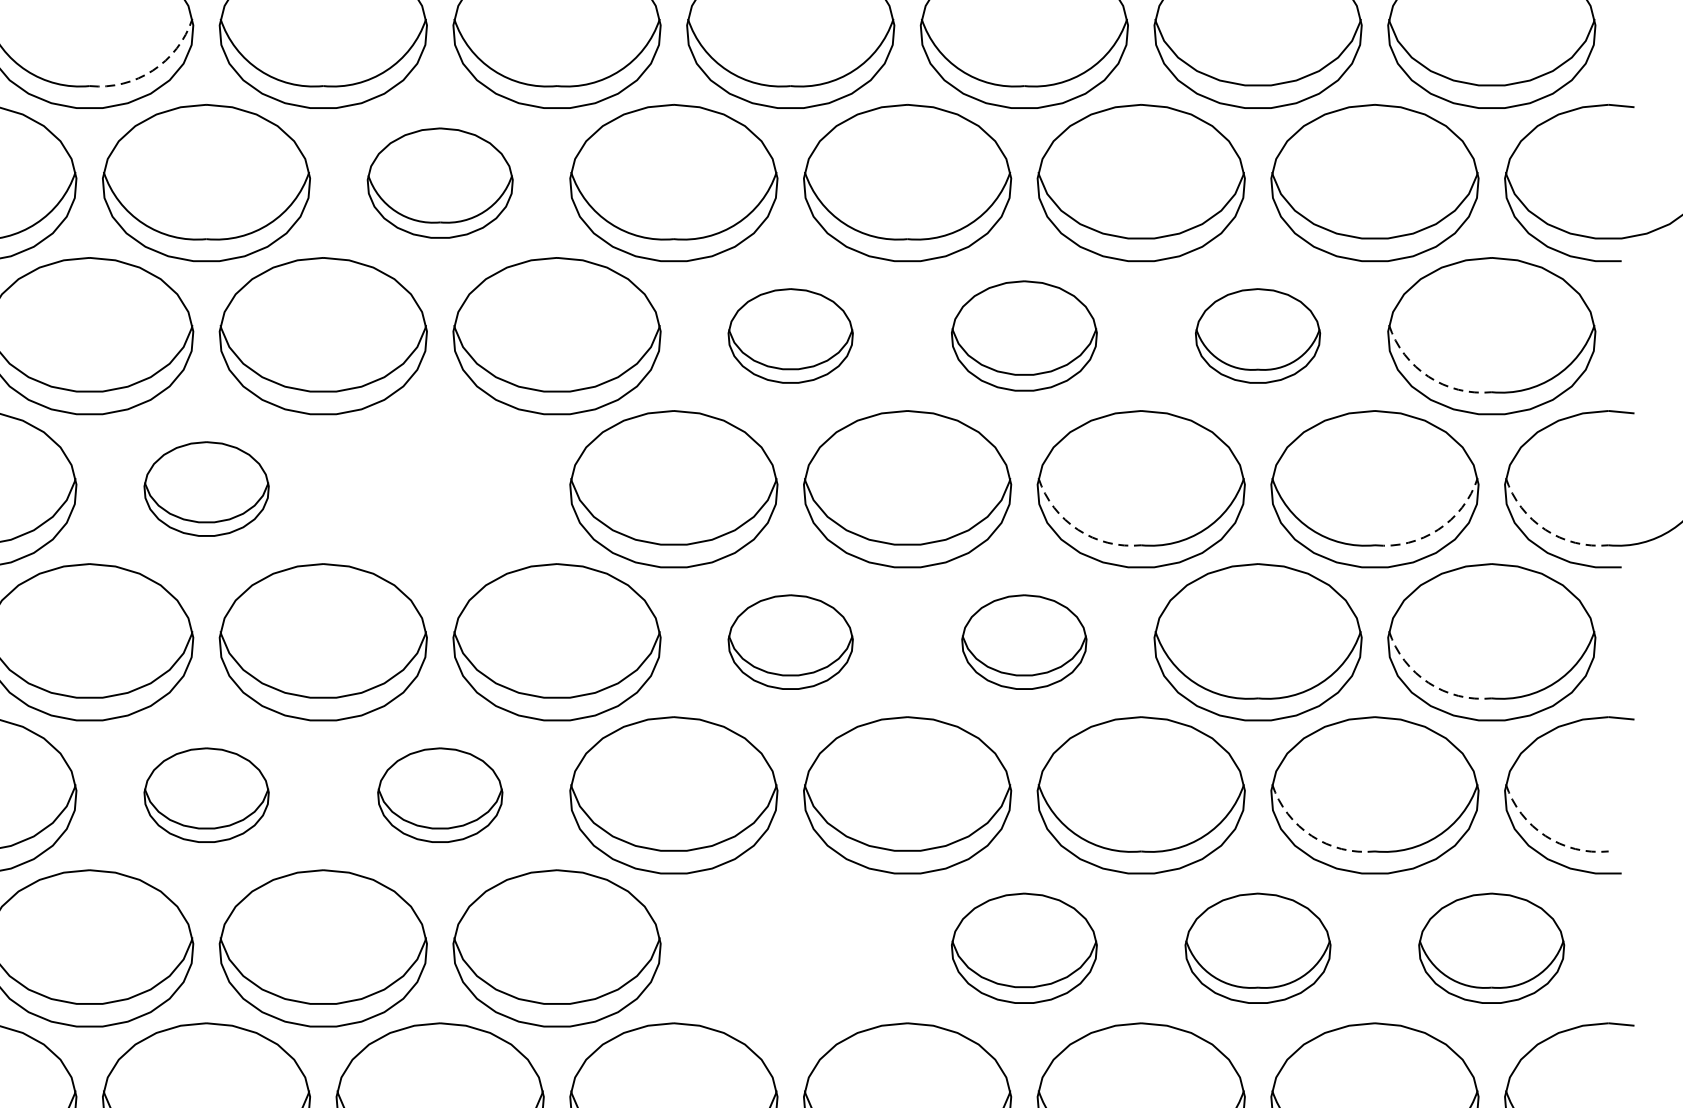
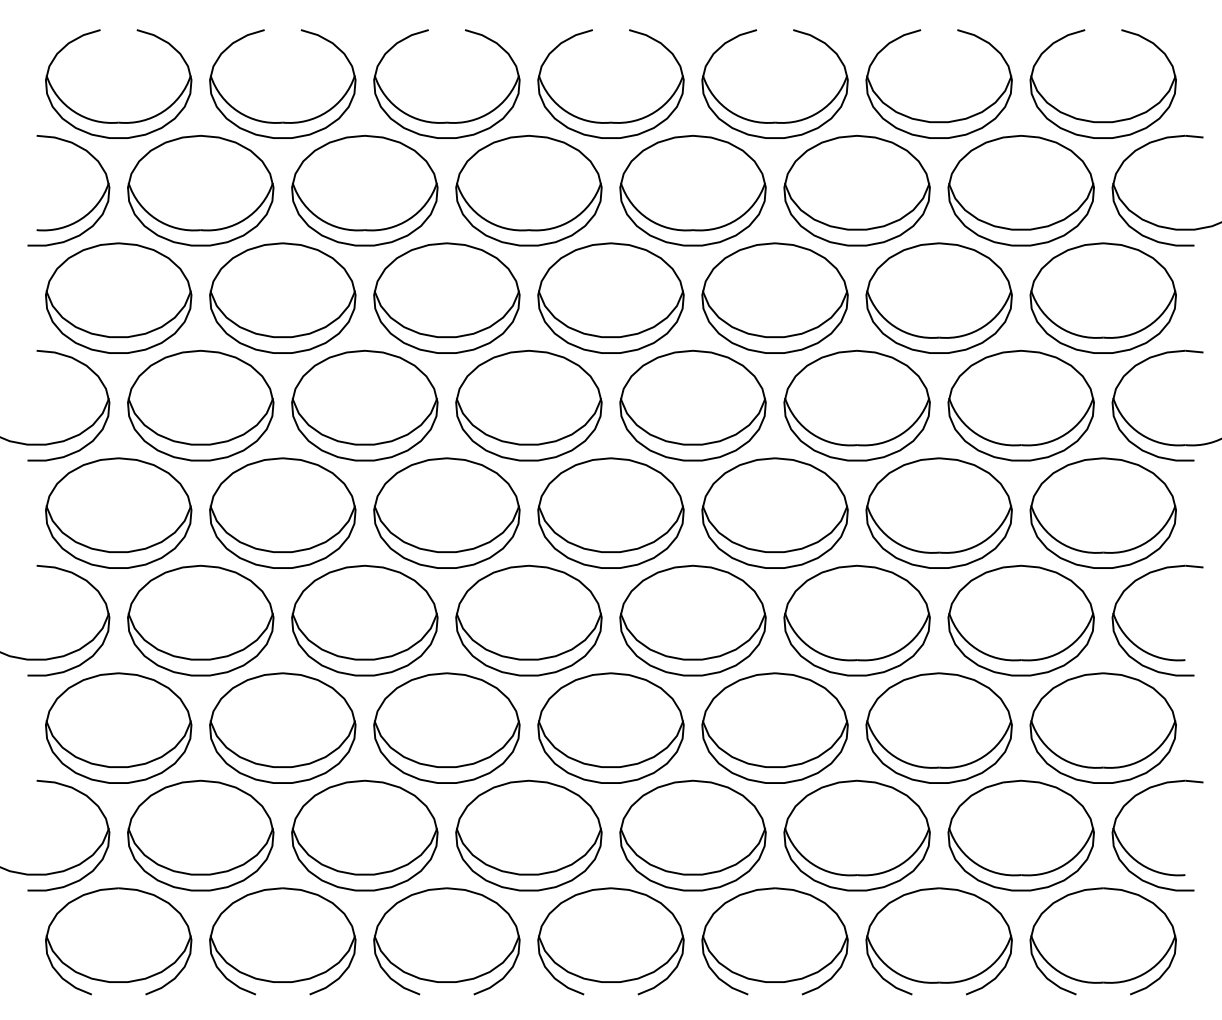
arc: (153, 70) -> (163, 111), dashed -> solid
part: (439, 182) -> (364, 190), size x1.43
part: (790, 335) -> (610, 297), size x1.67
part: (1023, 335) -> (774, 297), size x1.43
part: (1257, 335) -> (938, 297), size x1.67
arc: (1428, 376) -> (1058, 326), dashed -> solid
part: (206, 488) -> (200, 405), size x1.67
part: (439, 488) -> (364, 405), added
arc: (1077, 530) -> (812, 434), dashed -> solid
arc: (1437, 530) -> (1065, 434), dashed -> solid
arc: (1544, 530) -> (1140, 434), dashed -> solid
part: (790, 641) -> (610, 512), size x1.67
part: (1023, 641) -> (774, 512), size x1.67
arc: (1428, 682) -> (1058, 541), dashed -> solid
part: (206, 795) -> (200, 620), size x1.67
part: (439, 795) -> (364, 620), size x1.67
arc: (1311, 836) -> (976, 649), dashed -> solid
arc: (1544, 836) -> (1140, 649), dashed -> solid
part: (790, 947) -> (610, 727), added
part: (1023, 947) -> (774, 727), size x1.43
part: (1257, 947) -> (938, 727), size x1.43
part: (1490, 947) -> (1102, 727), size x1.43

